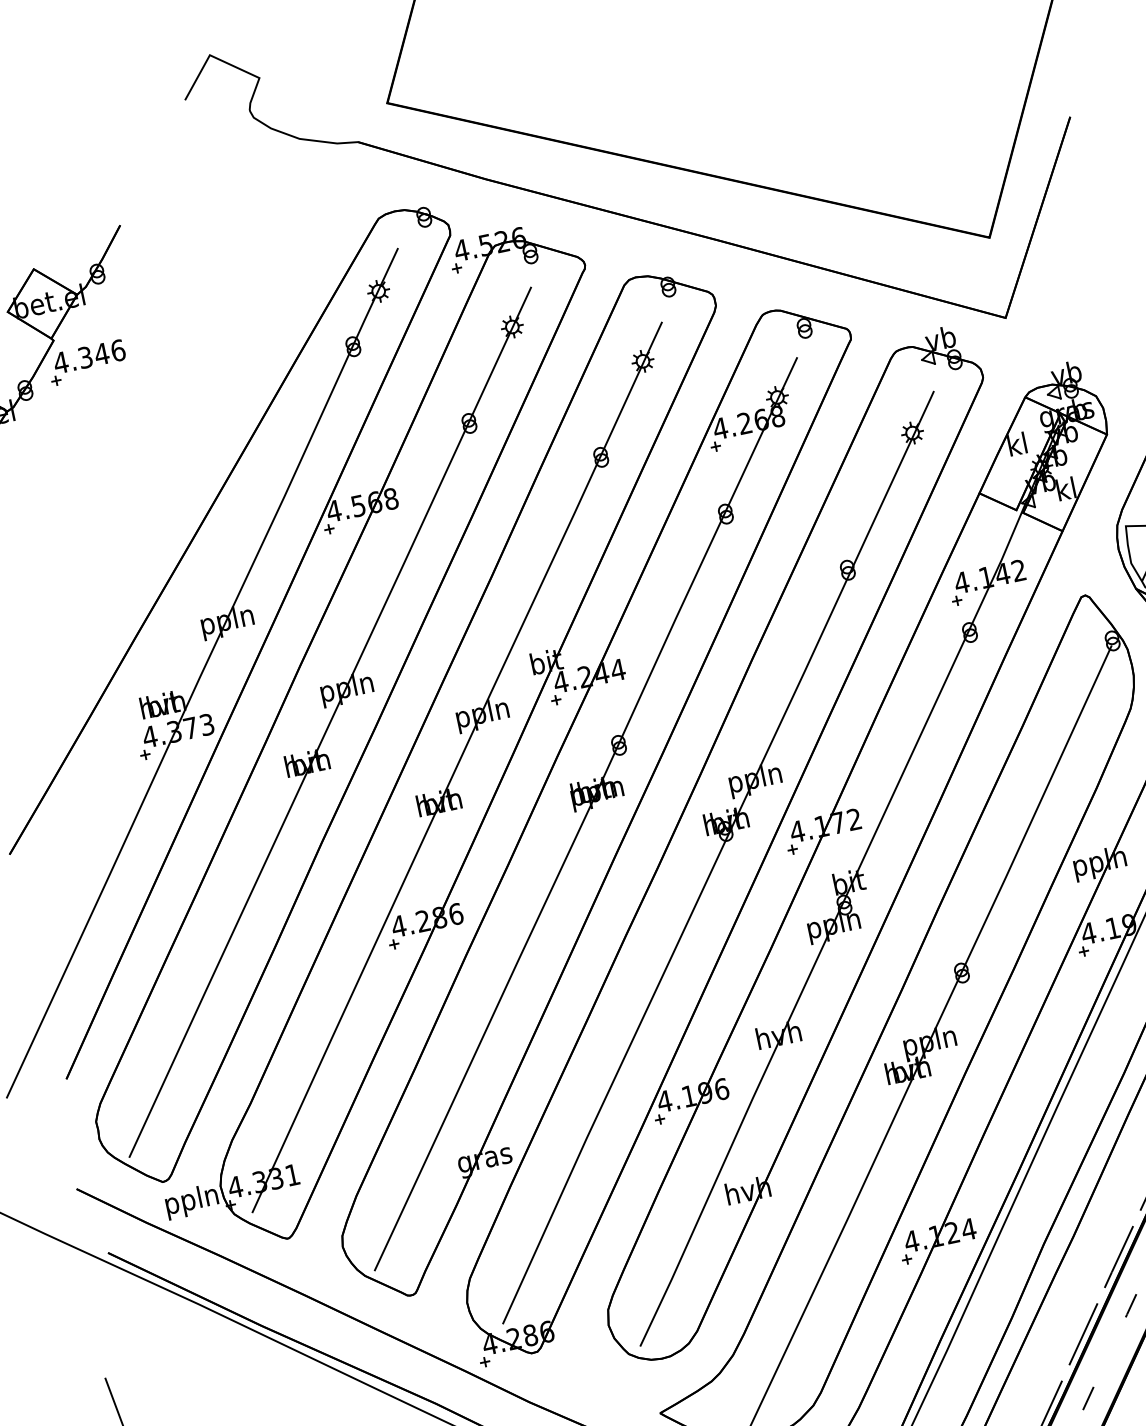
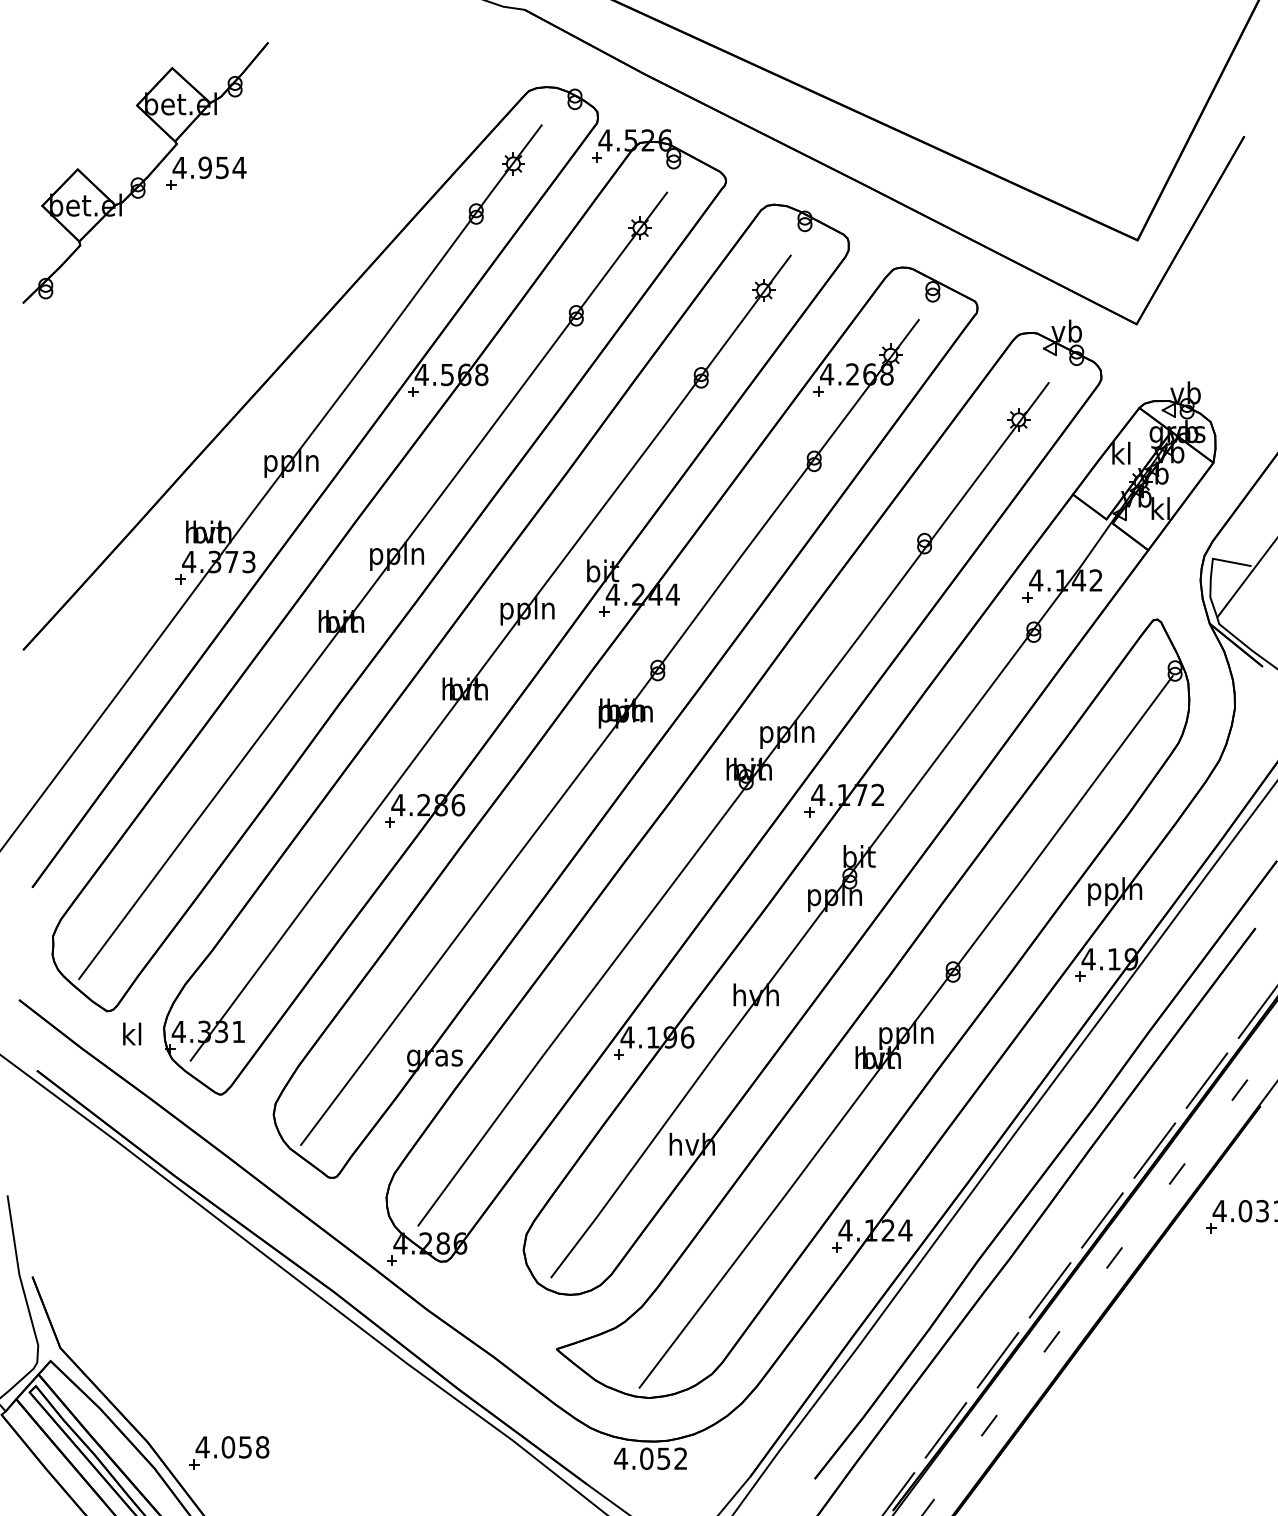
text: (101, 353) -> (222, 167), 4.346 -> 4.954
text: (192, 1200) -> (132, 1036), ppln -> kl

